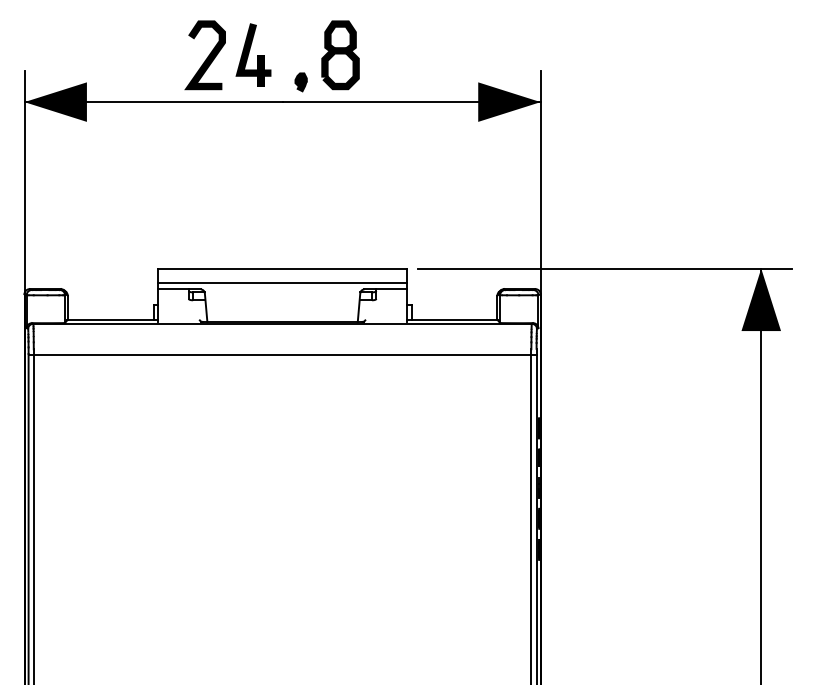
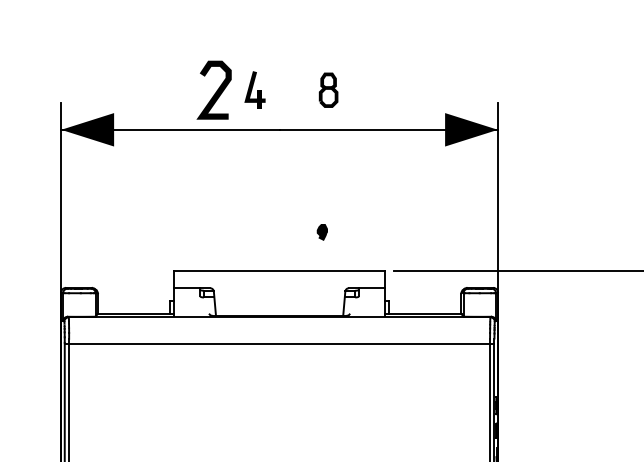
part: (253, 54) -> (255, 89), size x0.7
part: (340, 55) -> (328, 90), size x0.6
part: (300, 82) -> (321, 232), moved
line: (282, 283) -> (279, 283), removed

